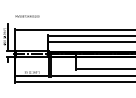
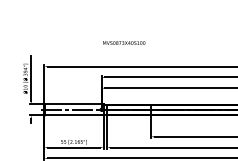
text: (27, 16) -> (124, 43), moved

